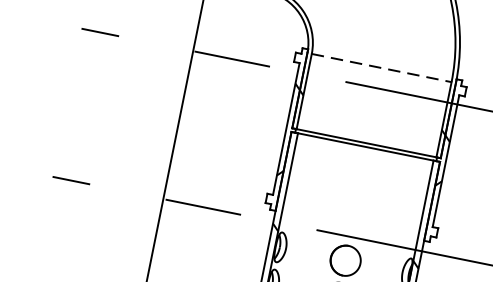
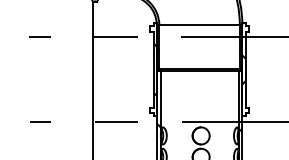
line: (383, 68) -> (200, 25), dashed -> solid

